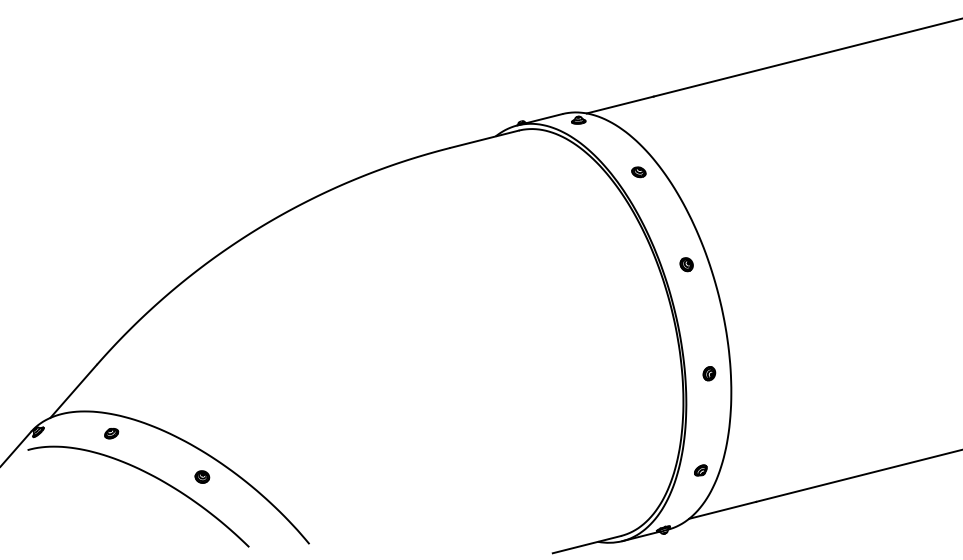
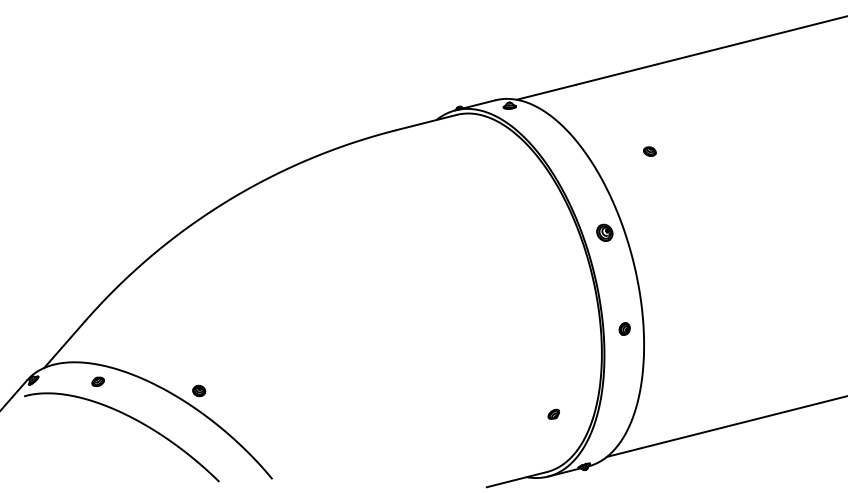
part: (638, 172) -> (649, 151), moved
part: (686, 264) -> (604, 232), size x1.4
part: (700, 470) -> (553, 414), moved
part: (202, 476) -> (199, 390), moved

